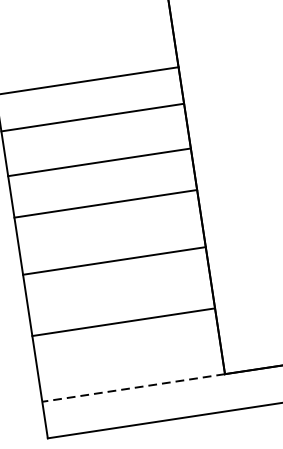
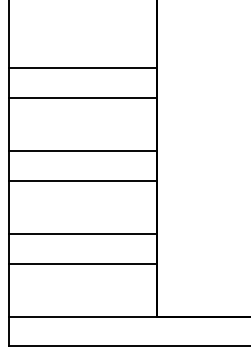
line: (100, 162) -> (83, 151), moved
line: (106, 203) -> (83, 180), moved
line: (114, 260) -> (83, 233), moved
line: (134, 387) -> (83, 316), dashed -> solid

